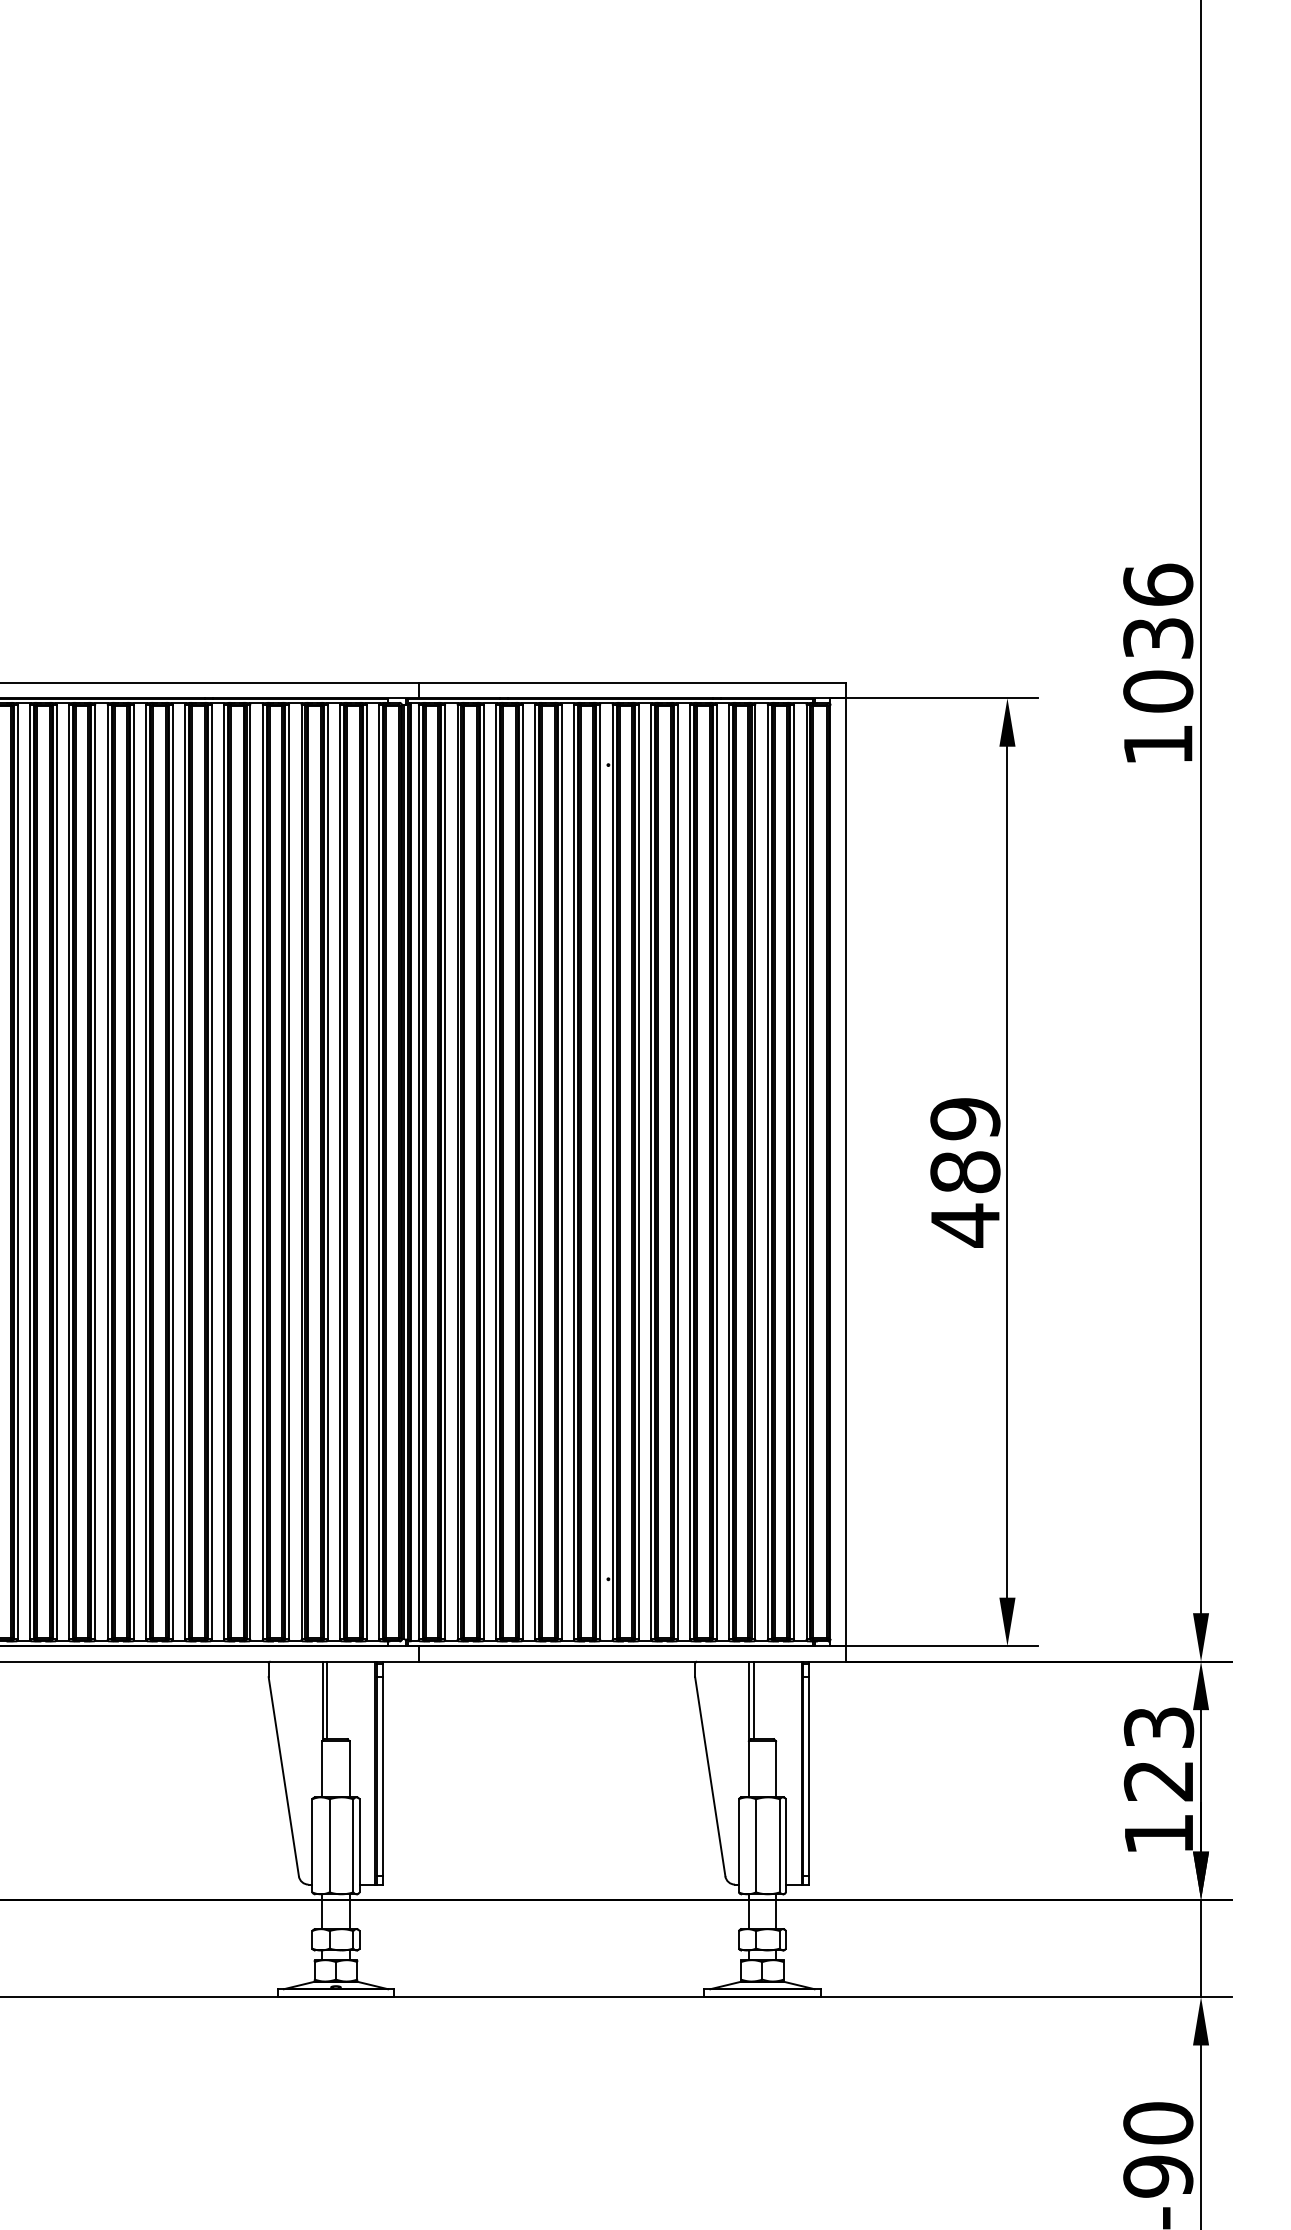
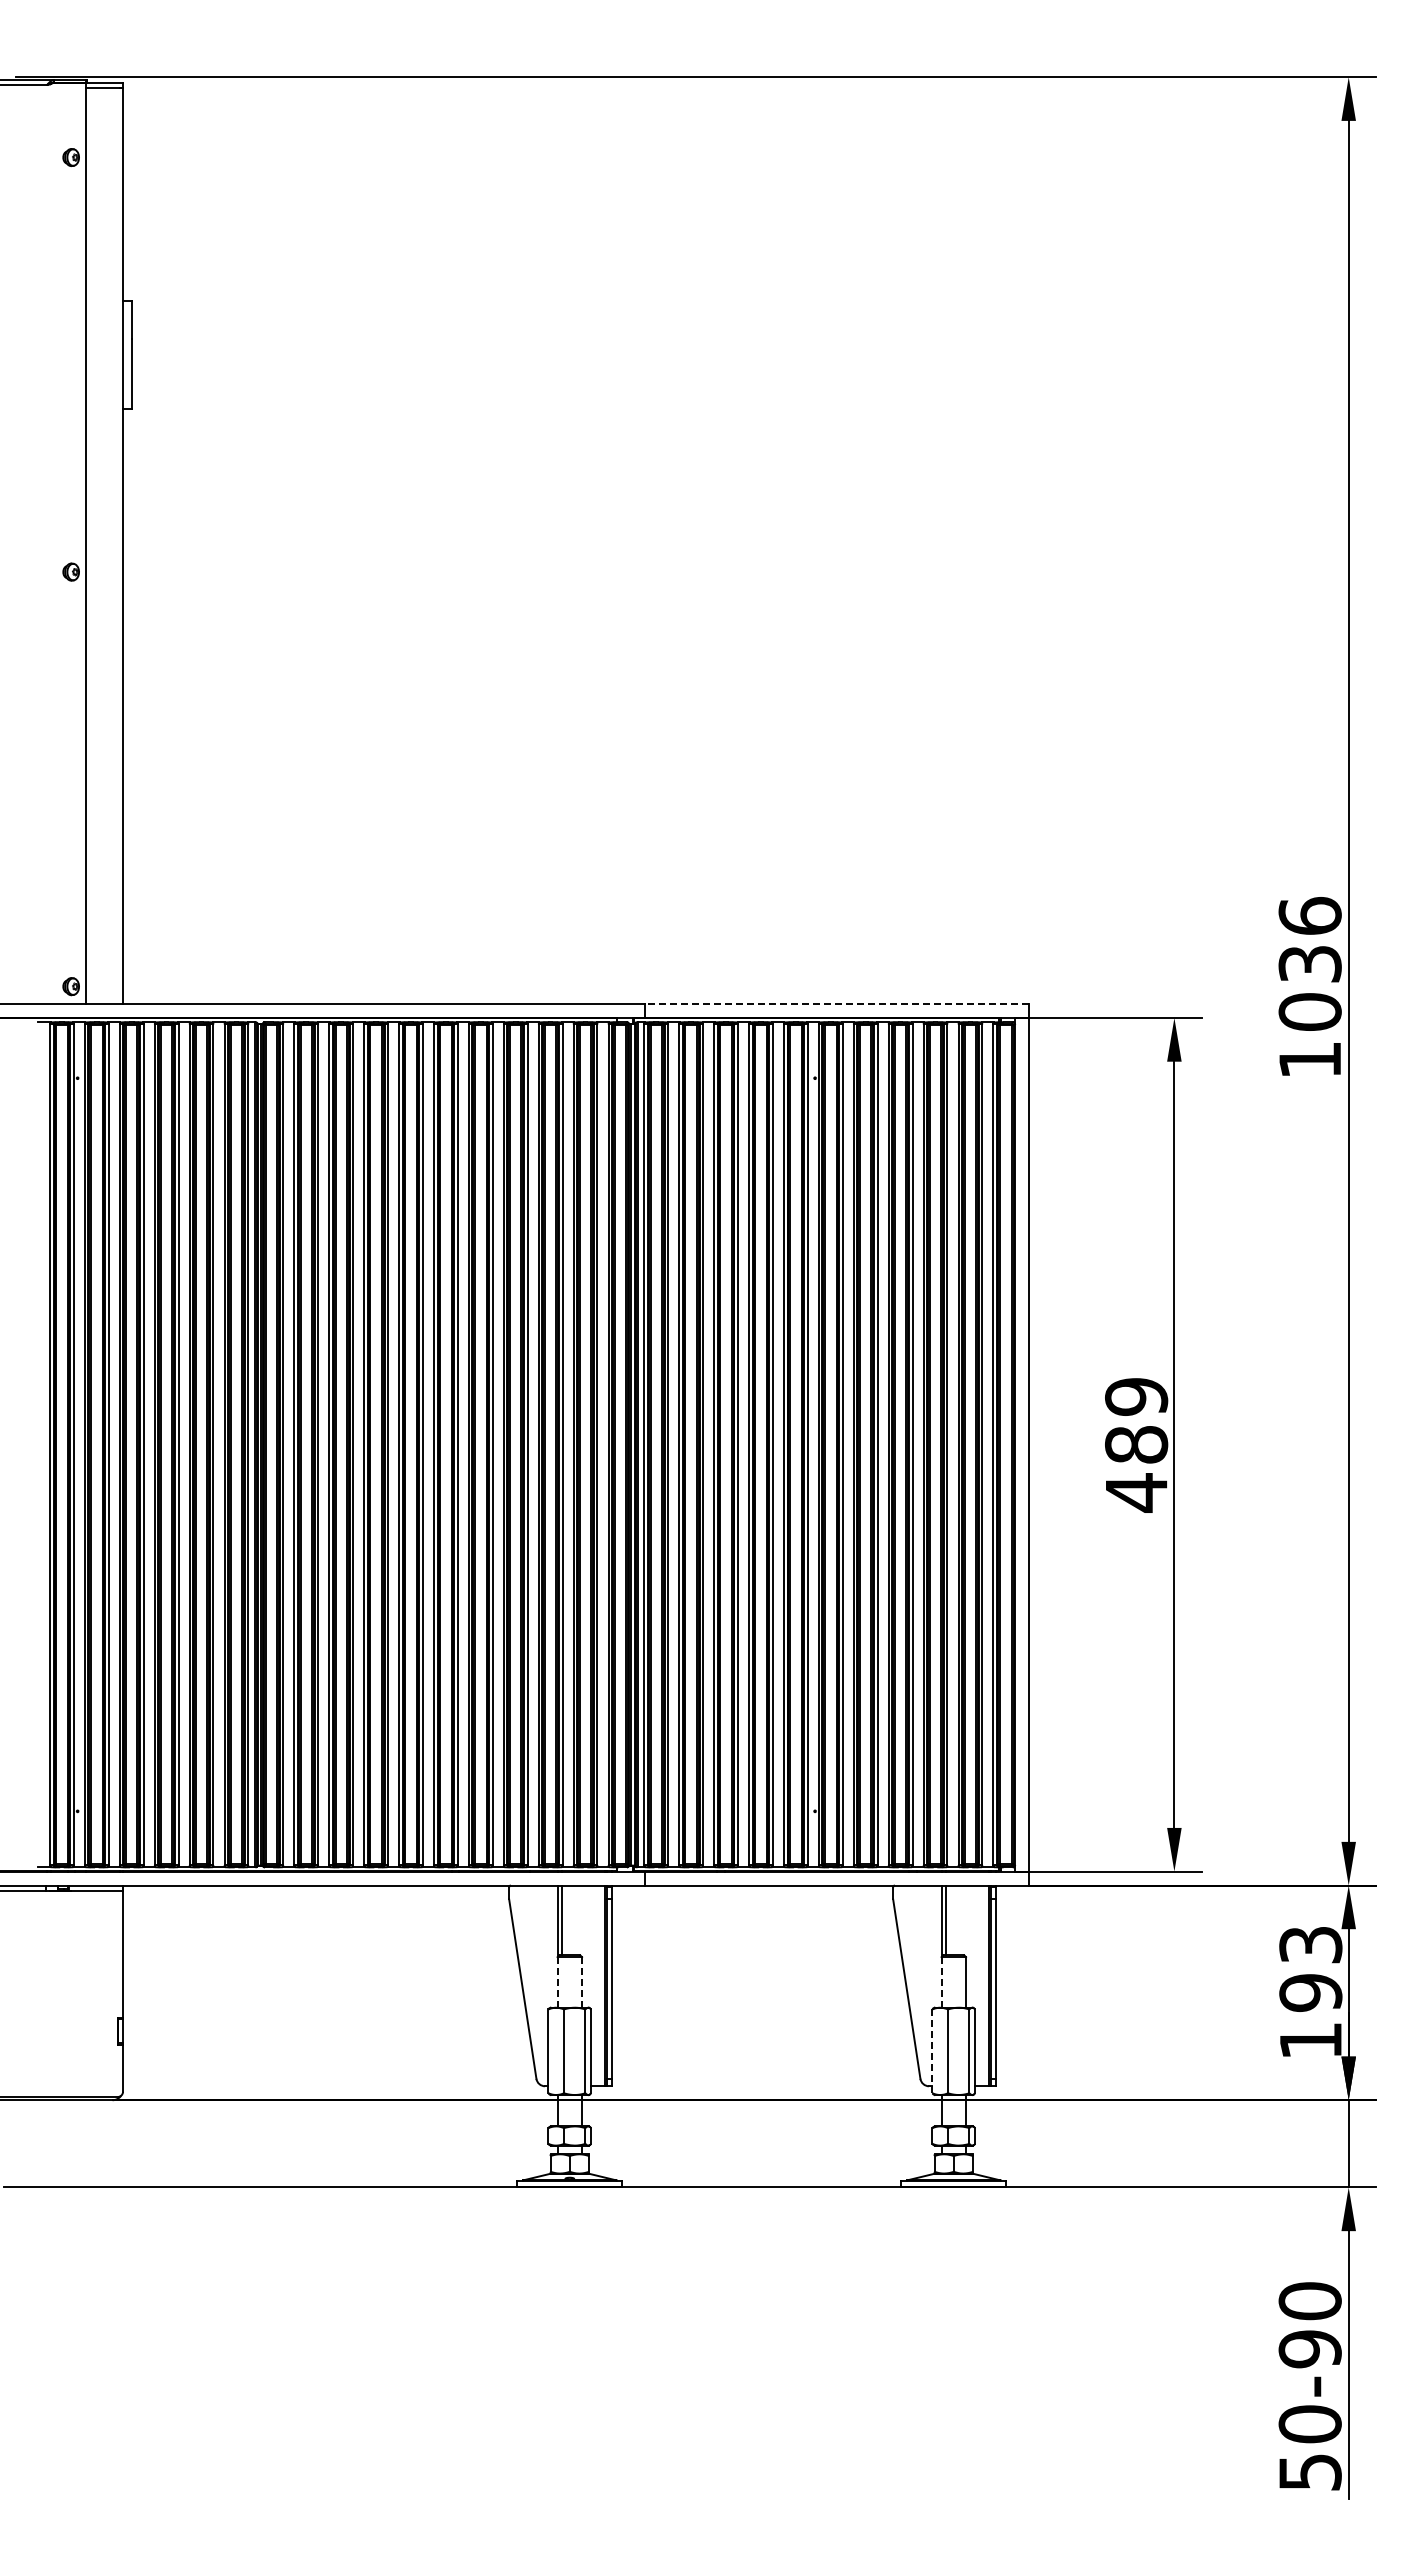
line: (632, 683) -> (836, 1004), solid -> dashed
line: (350, 1768) -> (582, 1981), solid -> dashed
line: (322, 1769) -> (557, 1982), solid -> dashed
line: (748, 1769) -> (941, 1982), solid -> dashed
text: (1158, 1780) -> (1310, 1992), 123 -> 193
line: (738, 1845) -> (932, 2051), solid -> dashed

